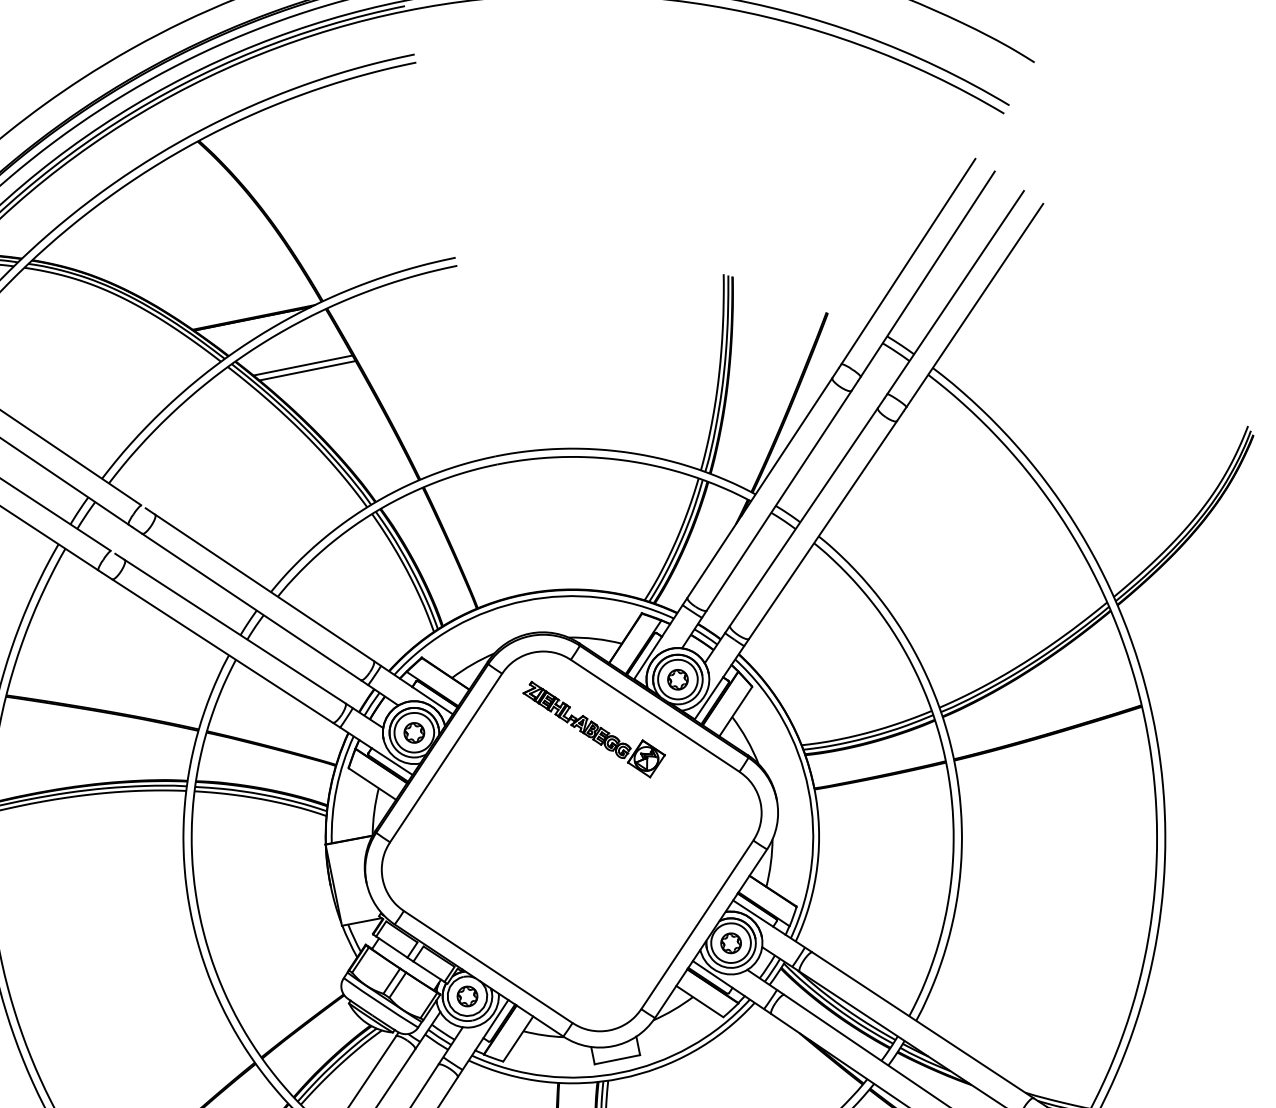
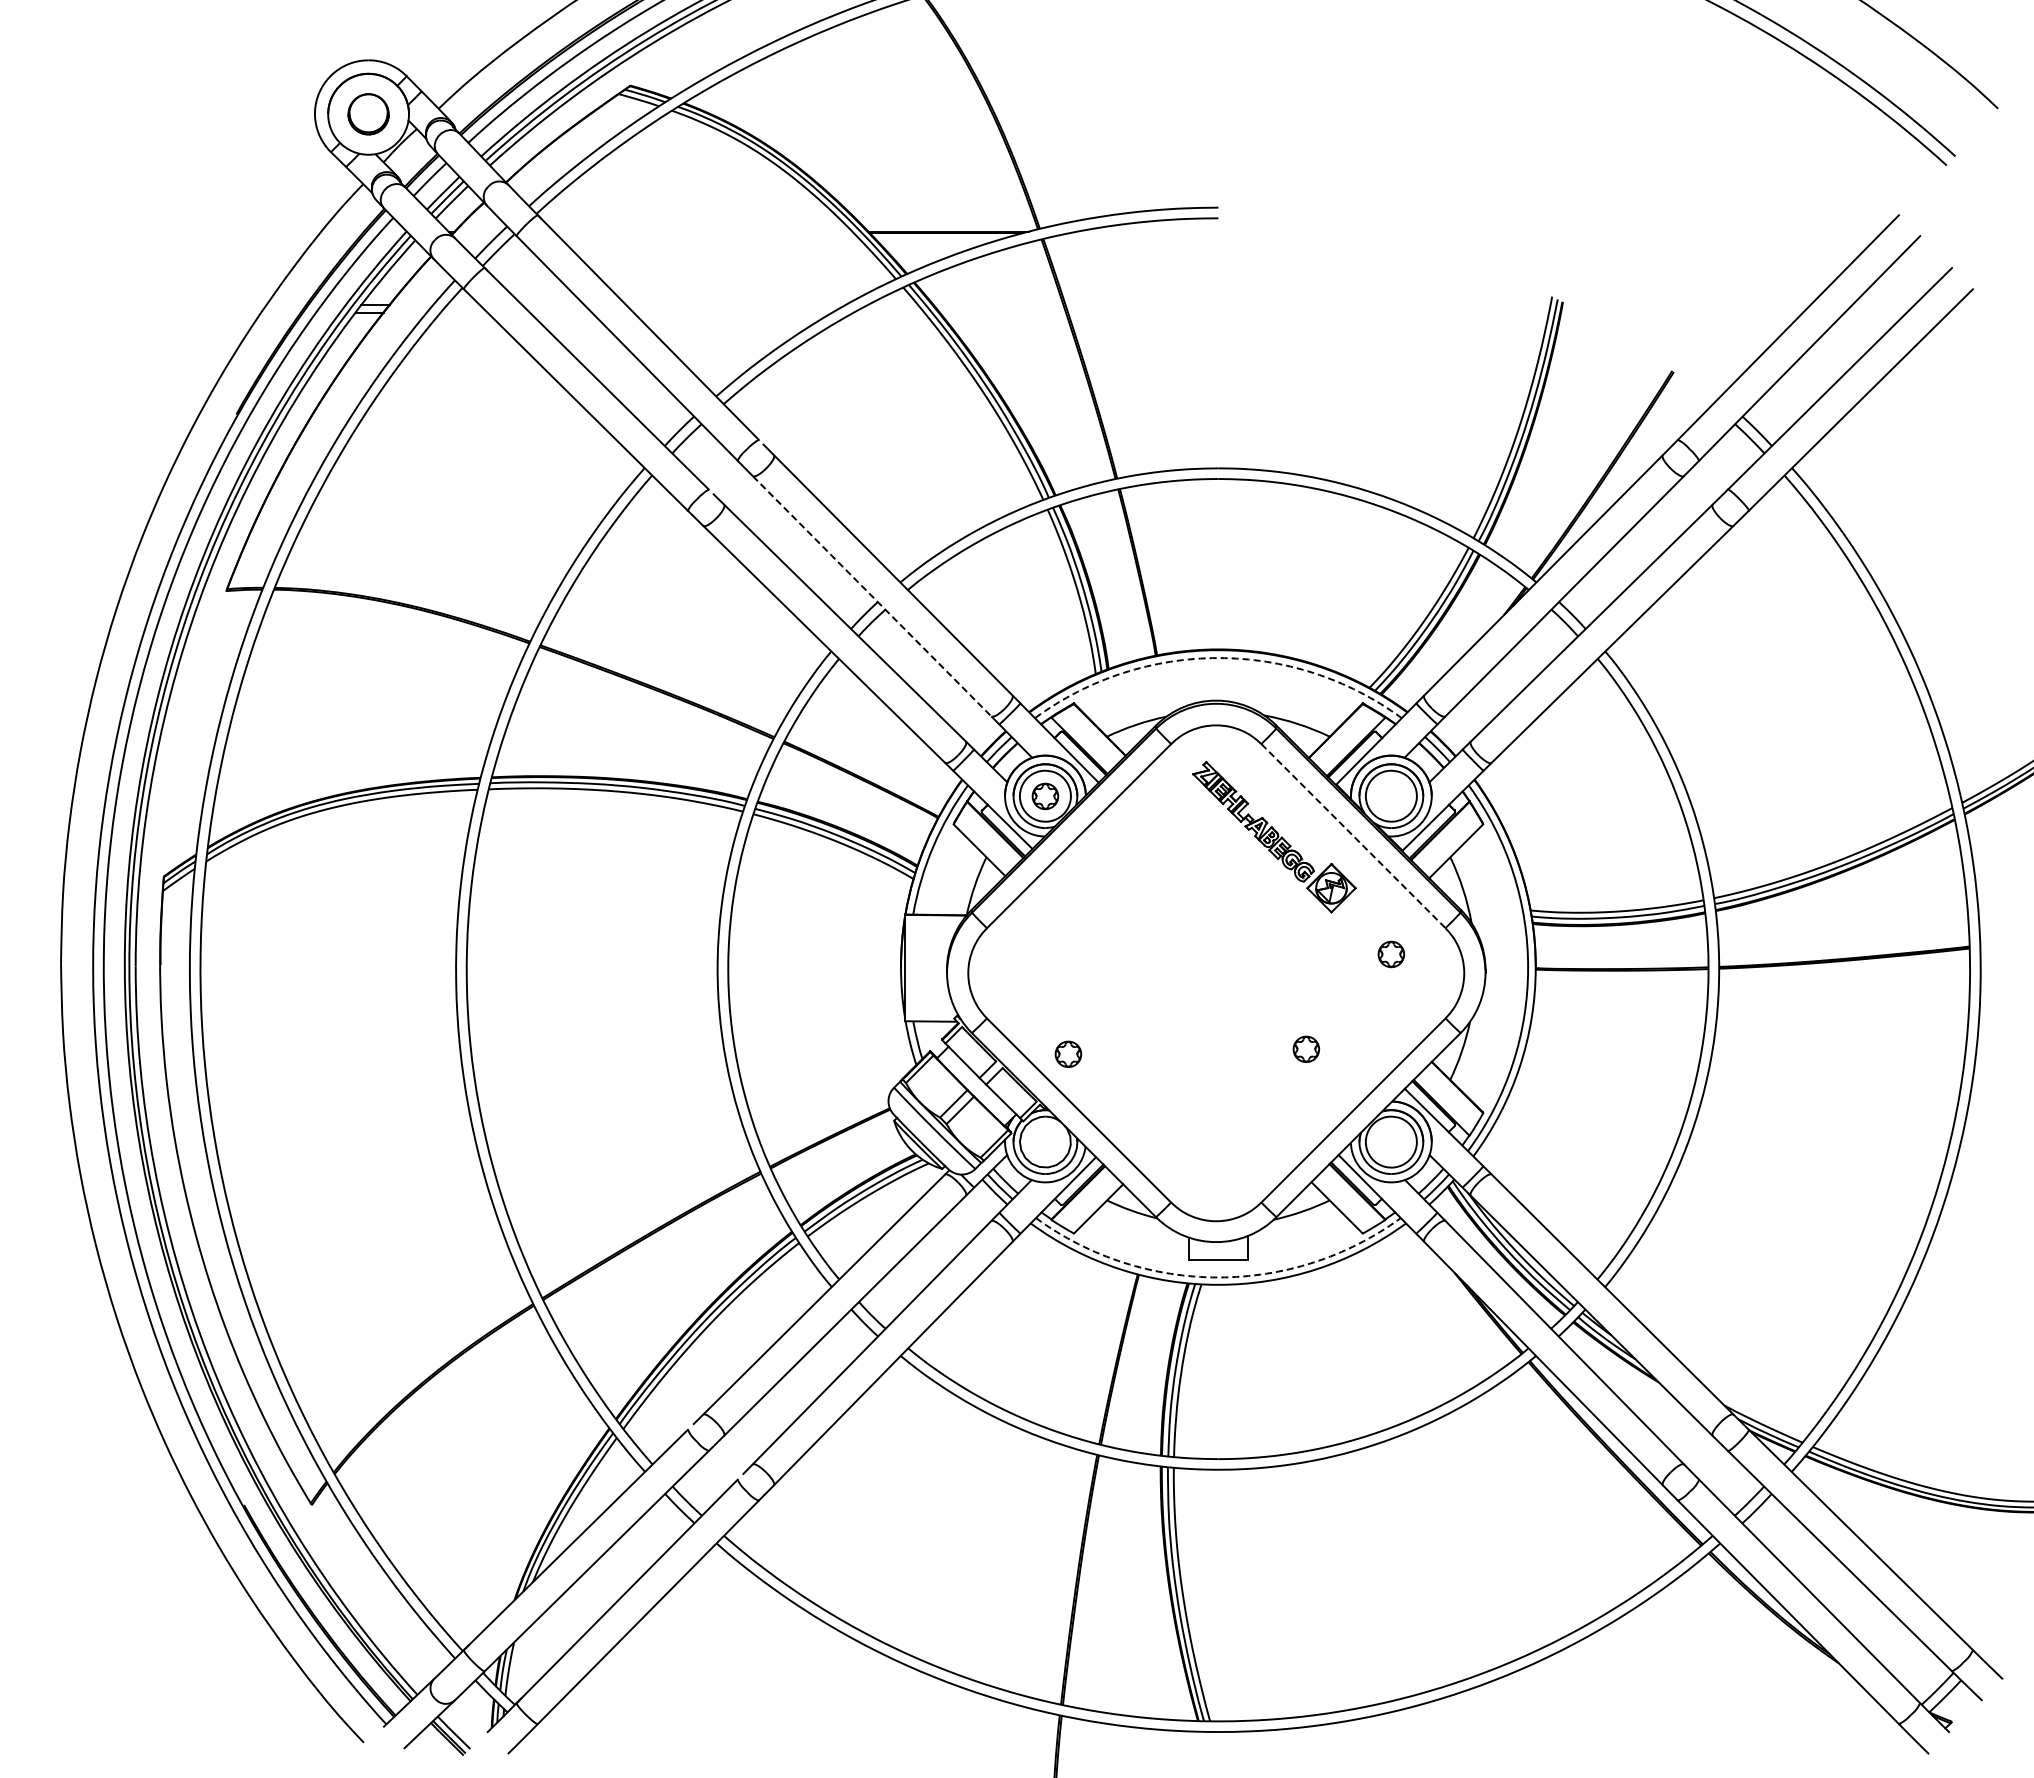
line: (303, 365) -> (998, 304), removed
line: (307, 370) -> (1002, 312), removed
arc: (525, 601) -> (1218, 658), solid -> dashed
line: (251, 607) -> (872, 596), solid -> dashed
part: (677, 679) -> (1390, 954), moved
line: (655, 716) -> (1353, 836), solid -> dashed
part: (731, 942) -> (1306, 1048), moved
part: (467, 995) -> (1068, 1053), moved
arc: (620, 1072) -> (1218, 1277), solid -> dashed

